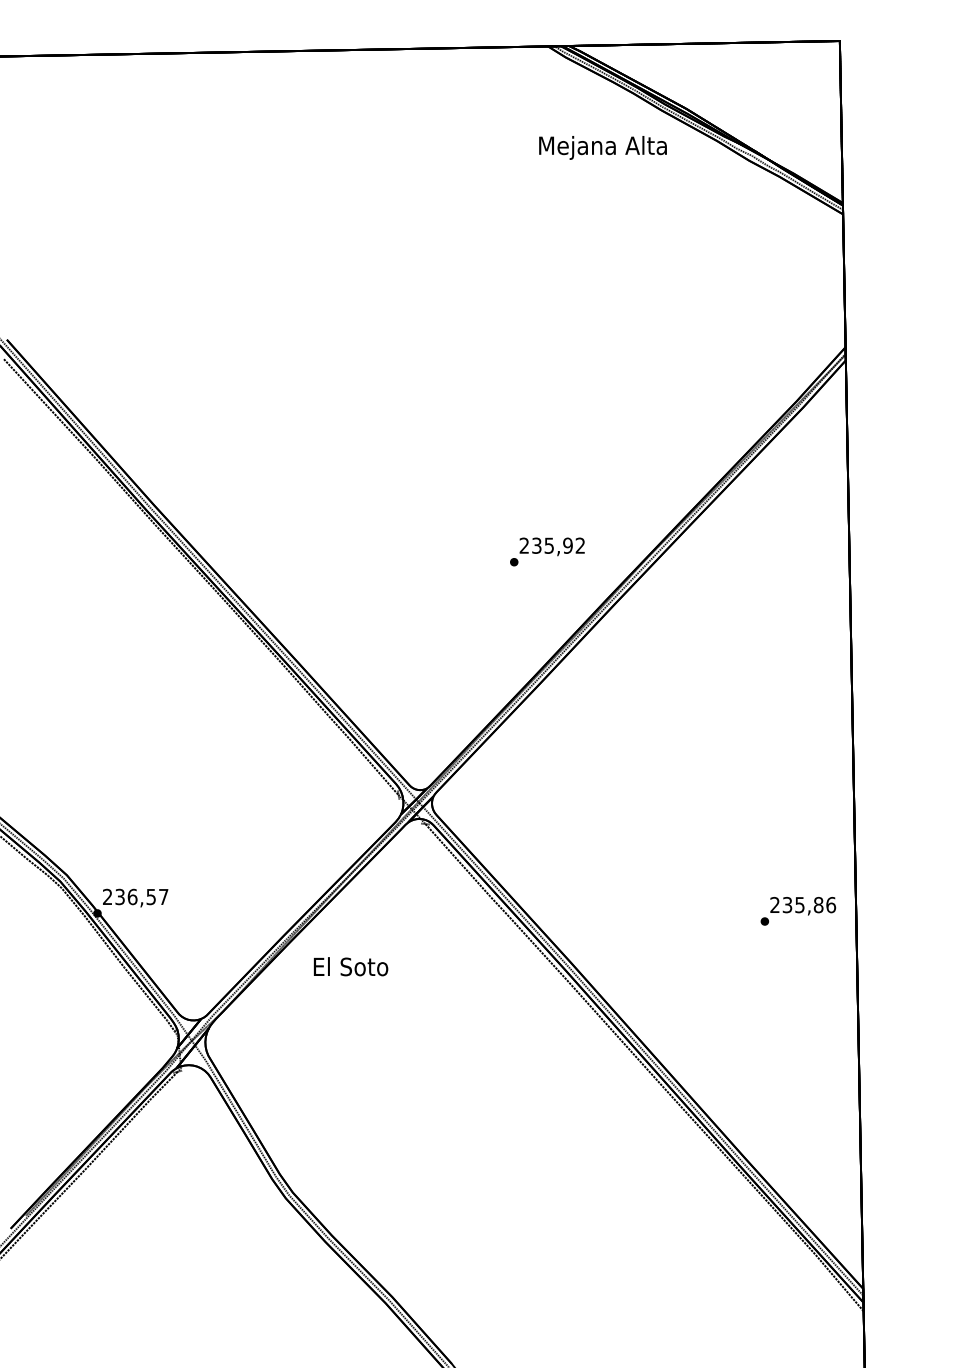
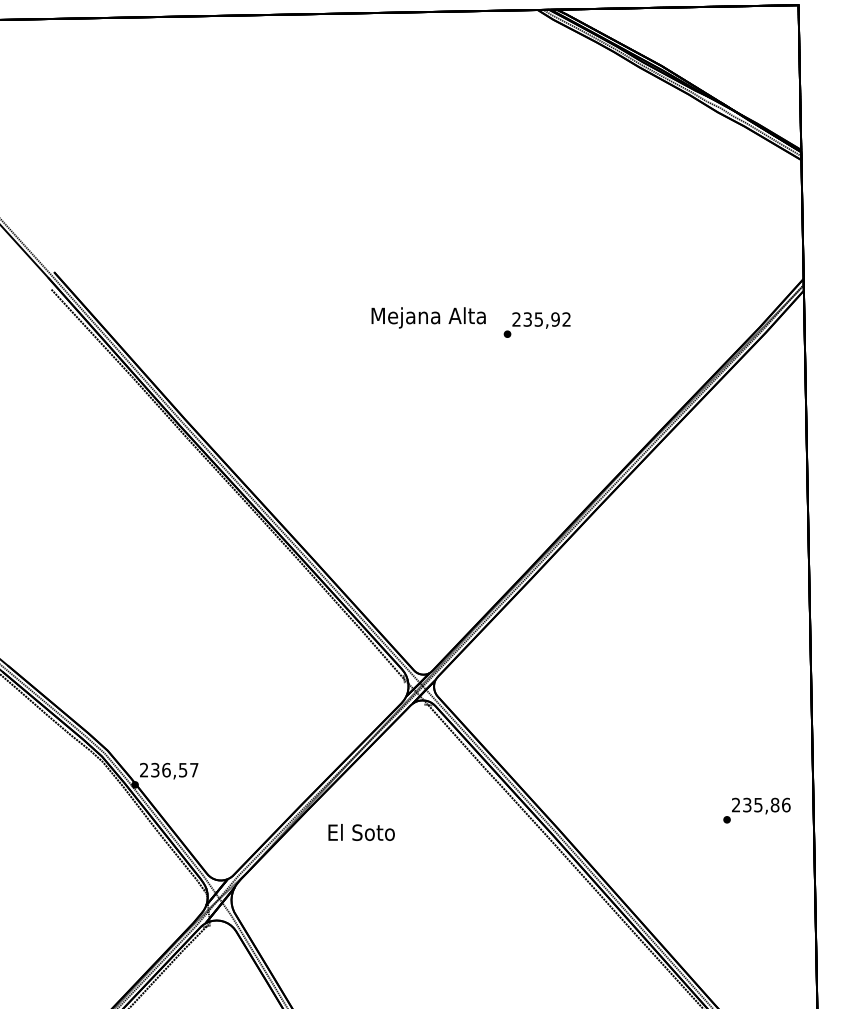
text: (602, 147) -> (428, 317), moved
text: (547, 551) -> (537, 324), moved
text: (798, 911) -> (757, 810), moved

